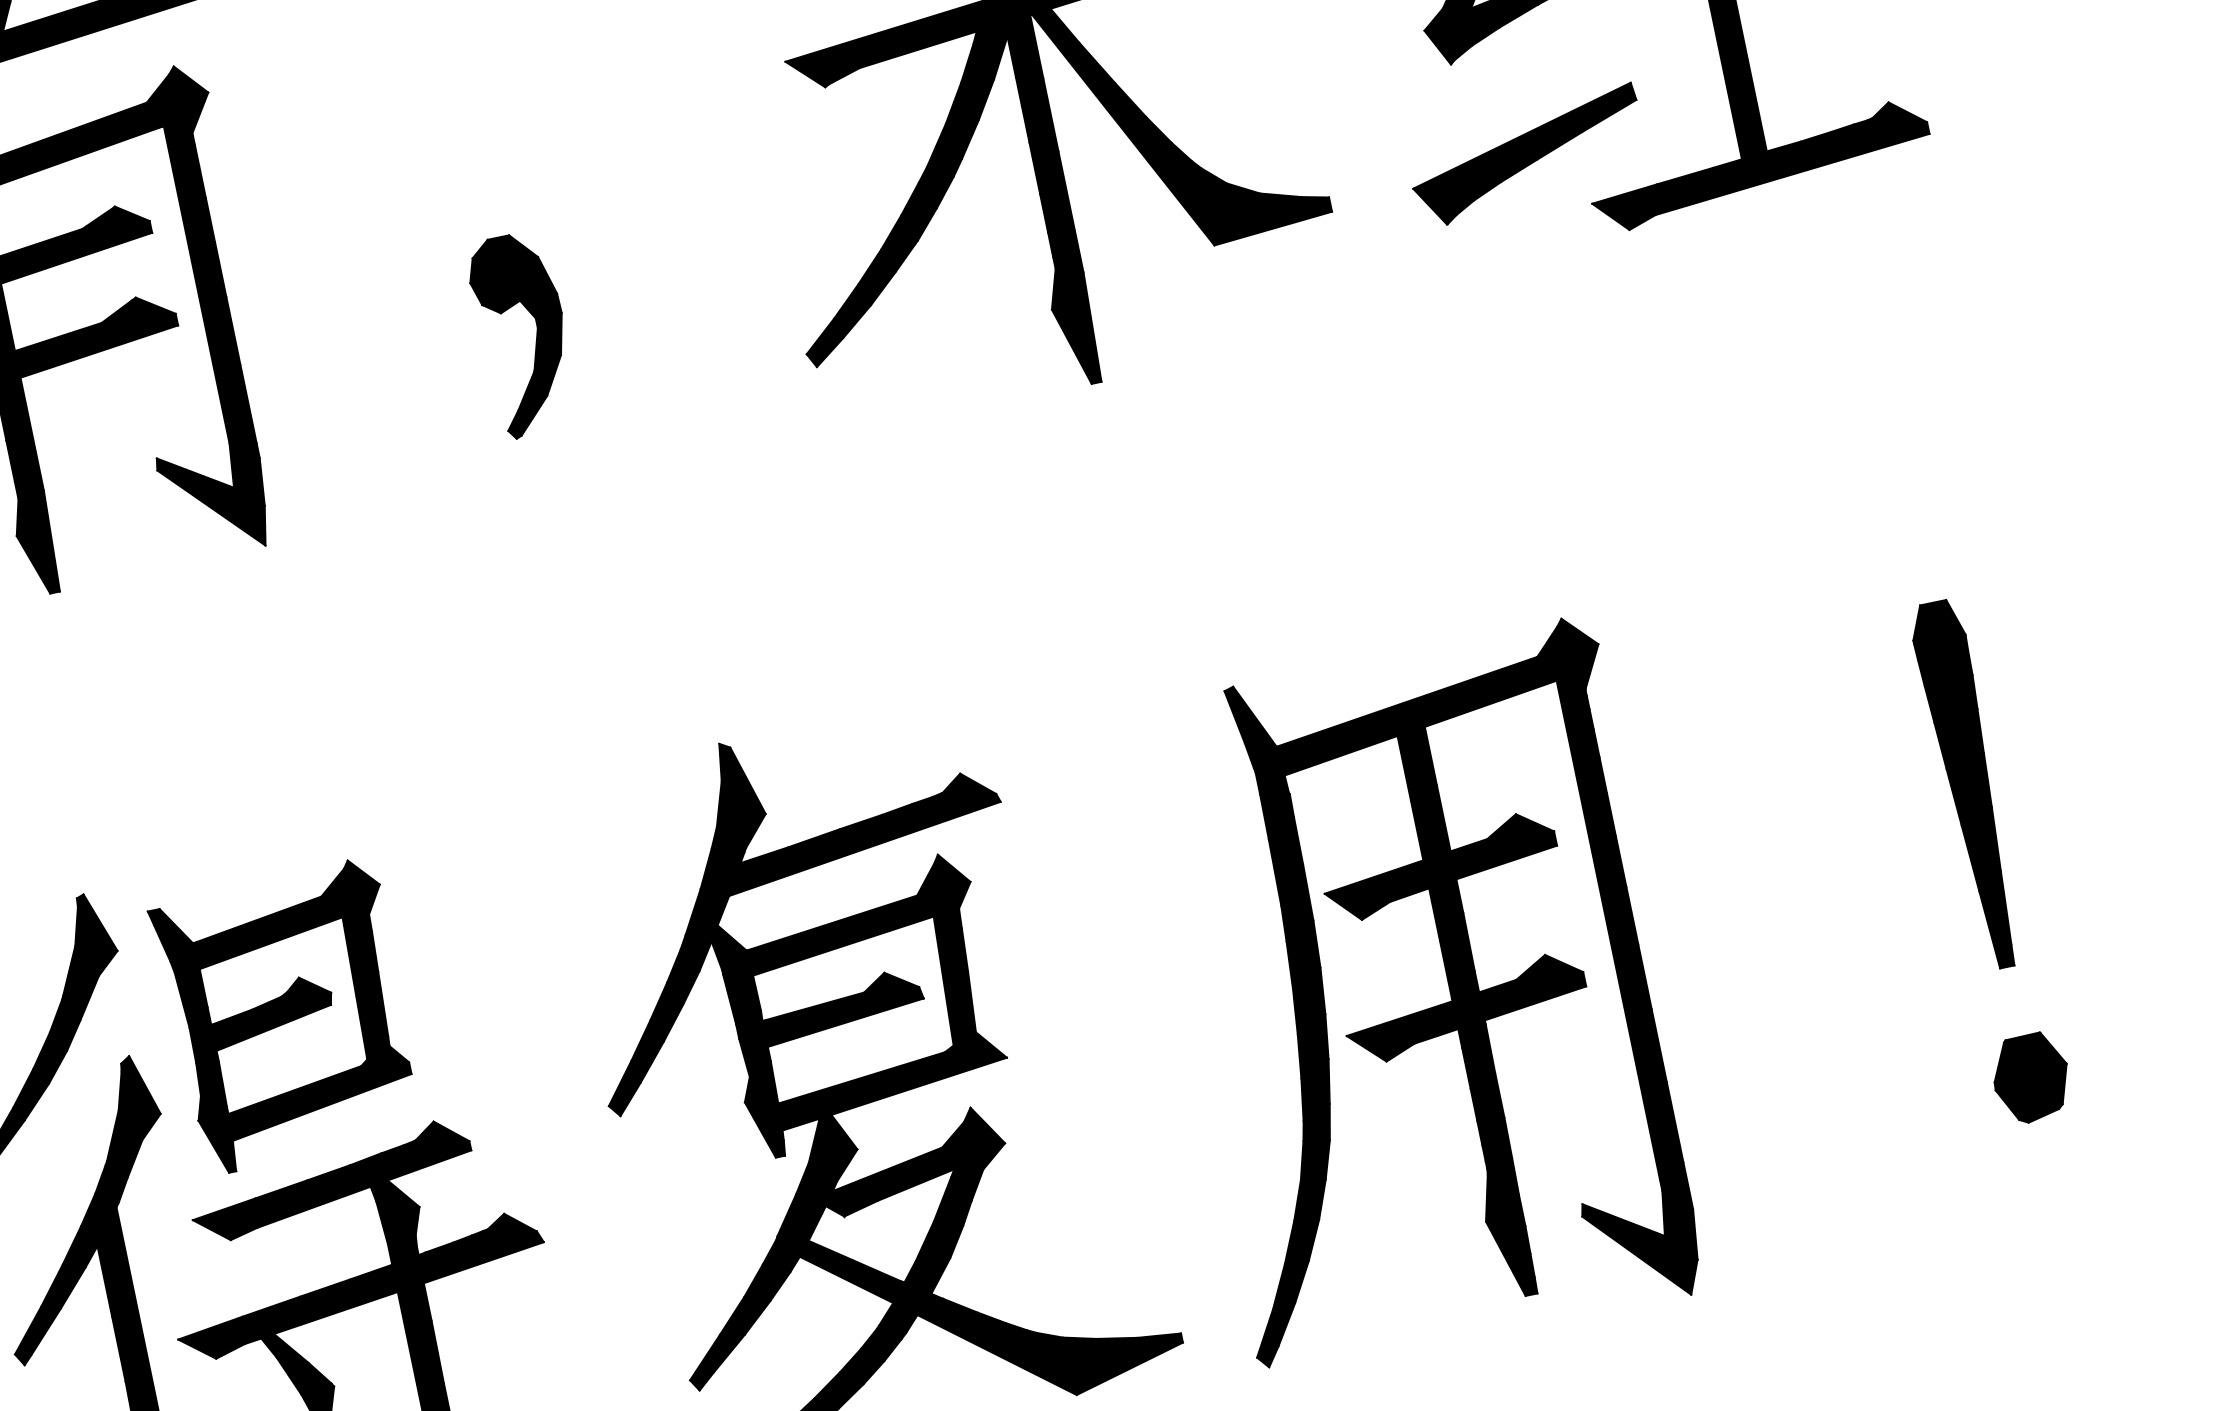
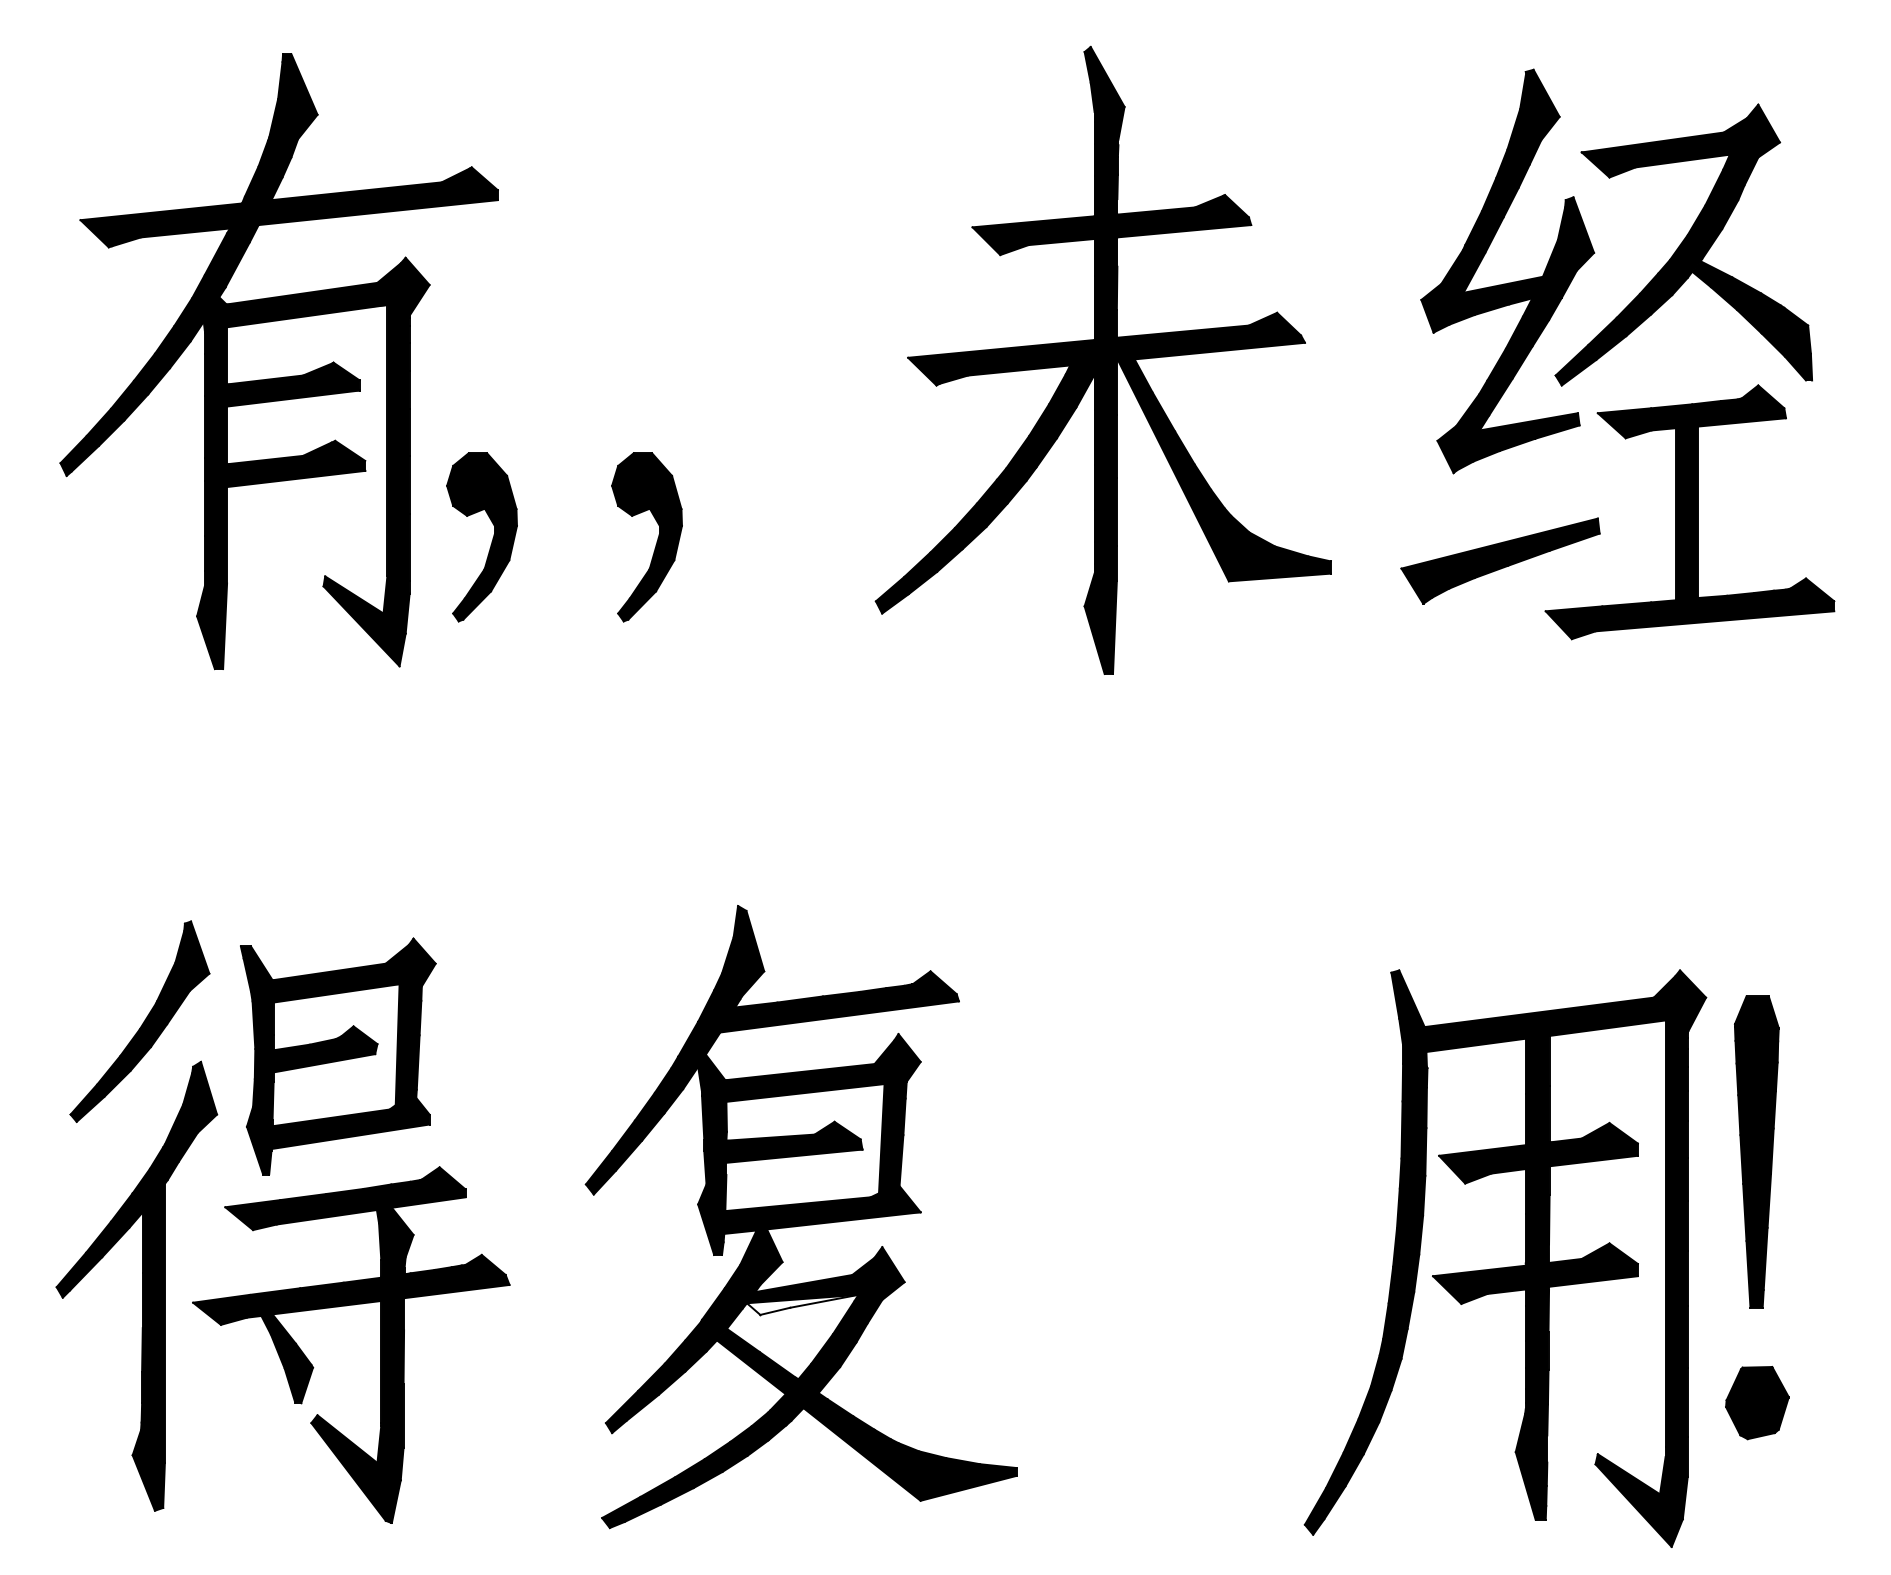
part: (342, 377) -> (491, 541), added
part: (1431, 1006) -> (1507, 1266), moved
fill: (891, 1194) -> (802, 1304), removed

